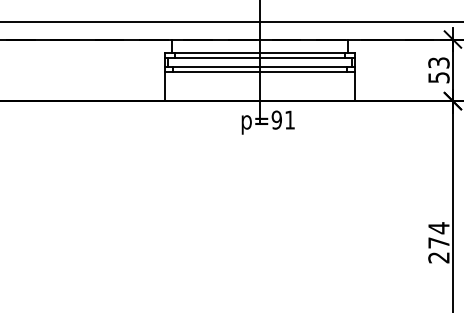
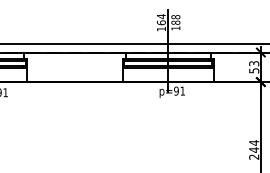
text: (439, 241) -> (254, 149), 274 -> 244

